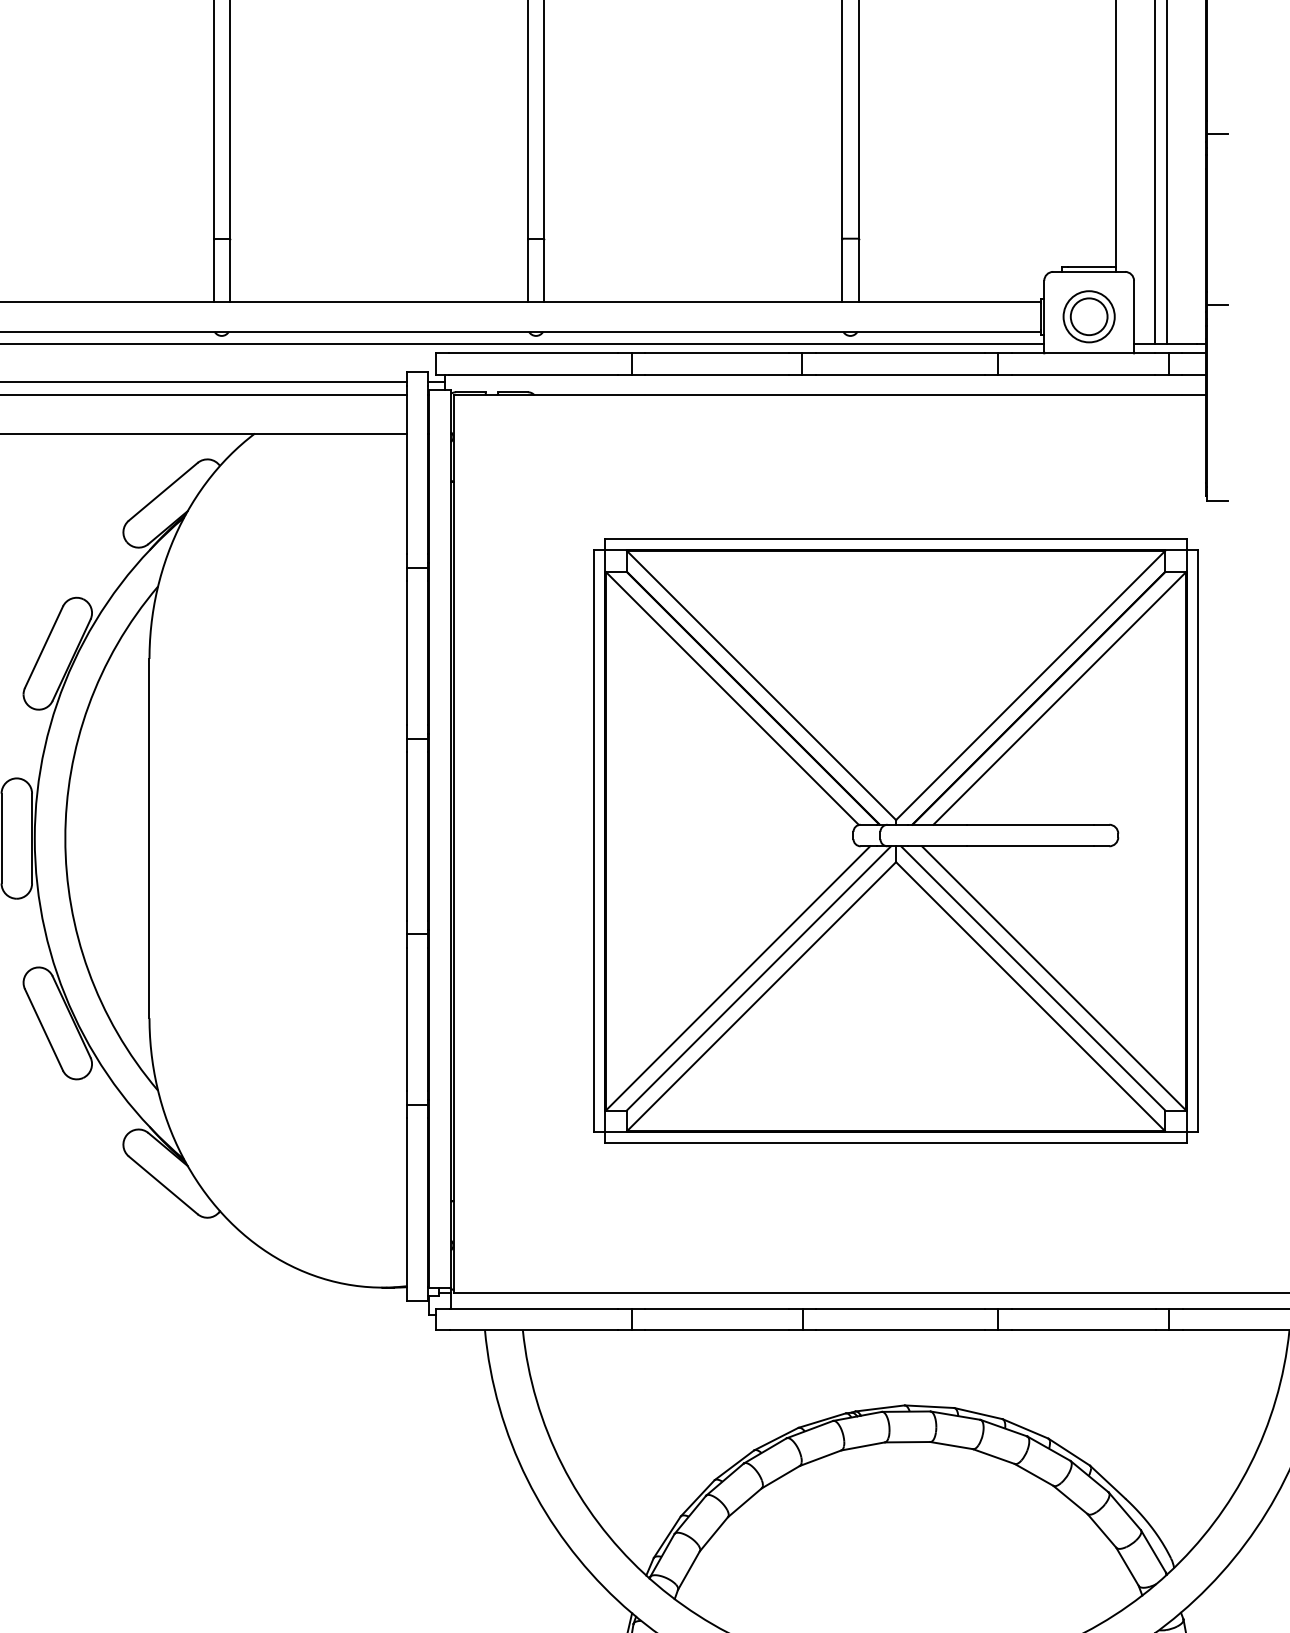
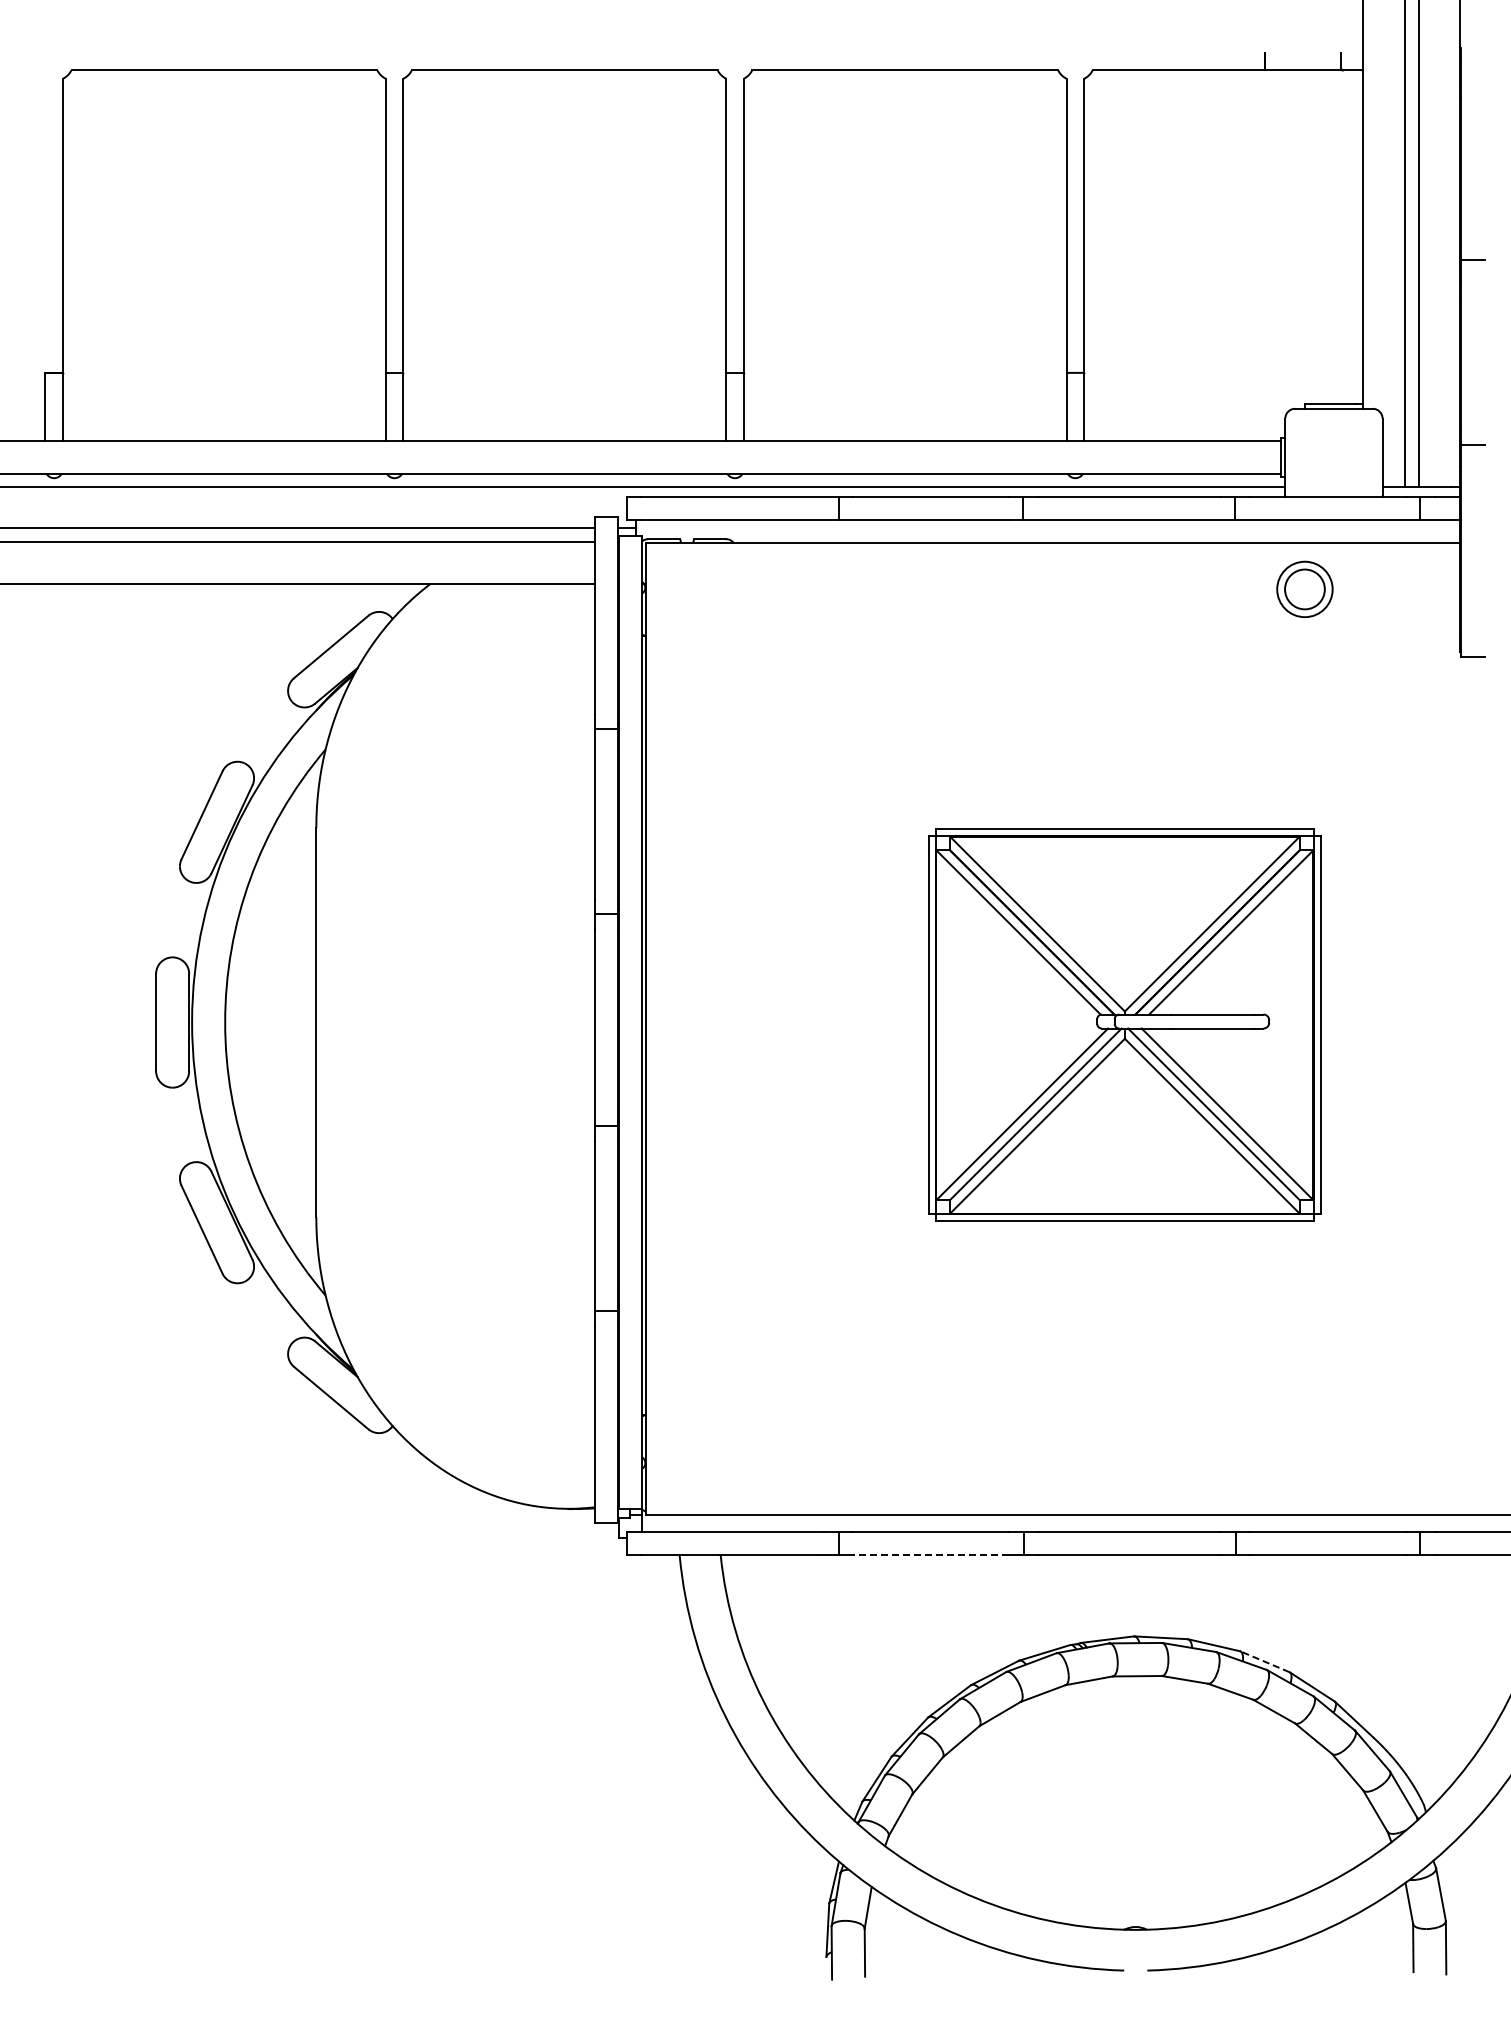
part: (1088, 315) -> (1304, 588), moved
part: (895, 840) -> (1124, 1024), size x0.6
line: (717, 1329) -> (931, 1554), solid -> dashed
line: (1025, 1428) -> (1264, 1661), solid -> dashed

